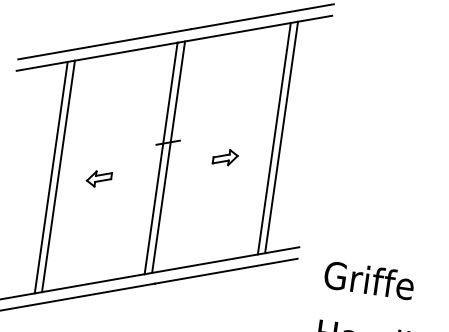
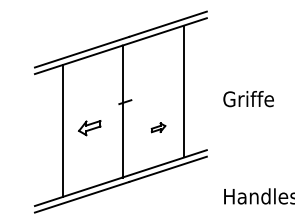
line: (281, 138) -> (188, 90), removed
part: (225, 156) -> (158, 127), moved
line: (168, 157) -> (126, 110), removed
line: (58, 175) -> (66, 129), removed
part: (99, 178) -> (89, 127), size x1.6
text: (368, 281) -> (248, 99), moved

